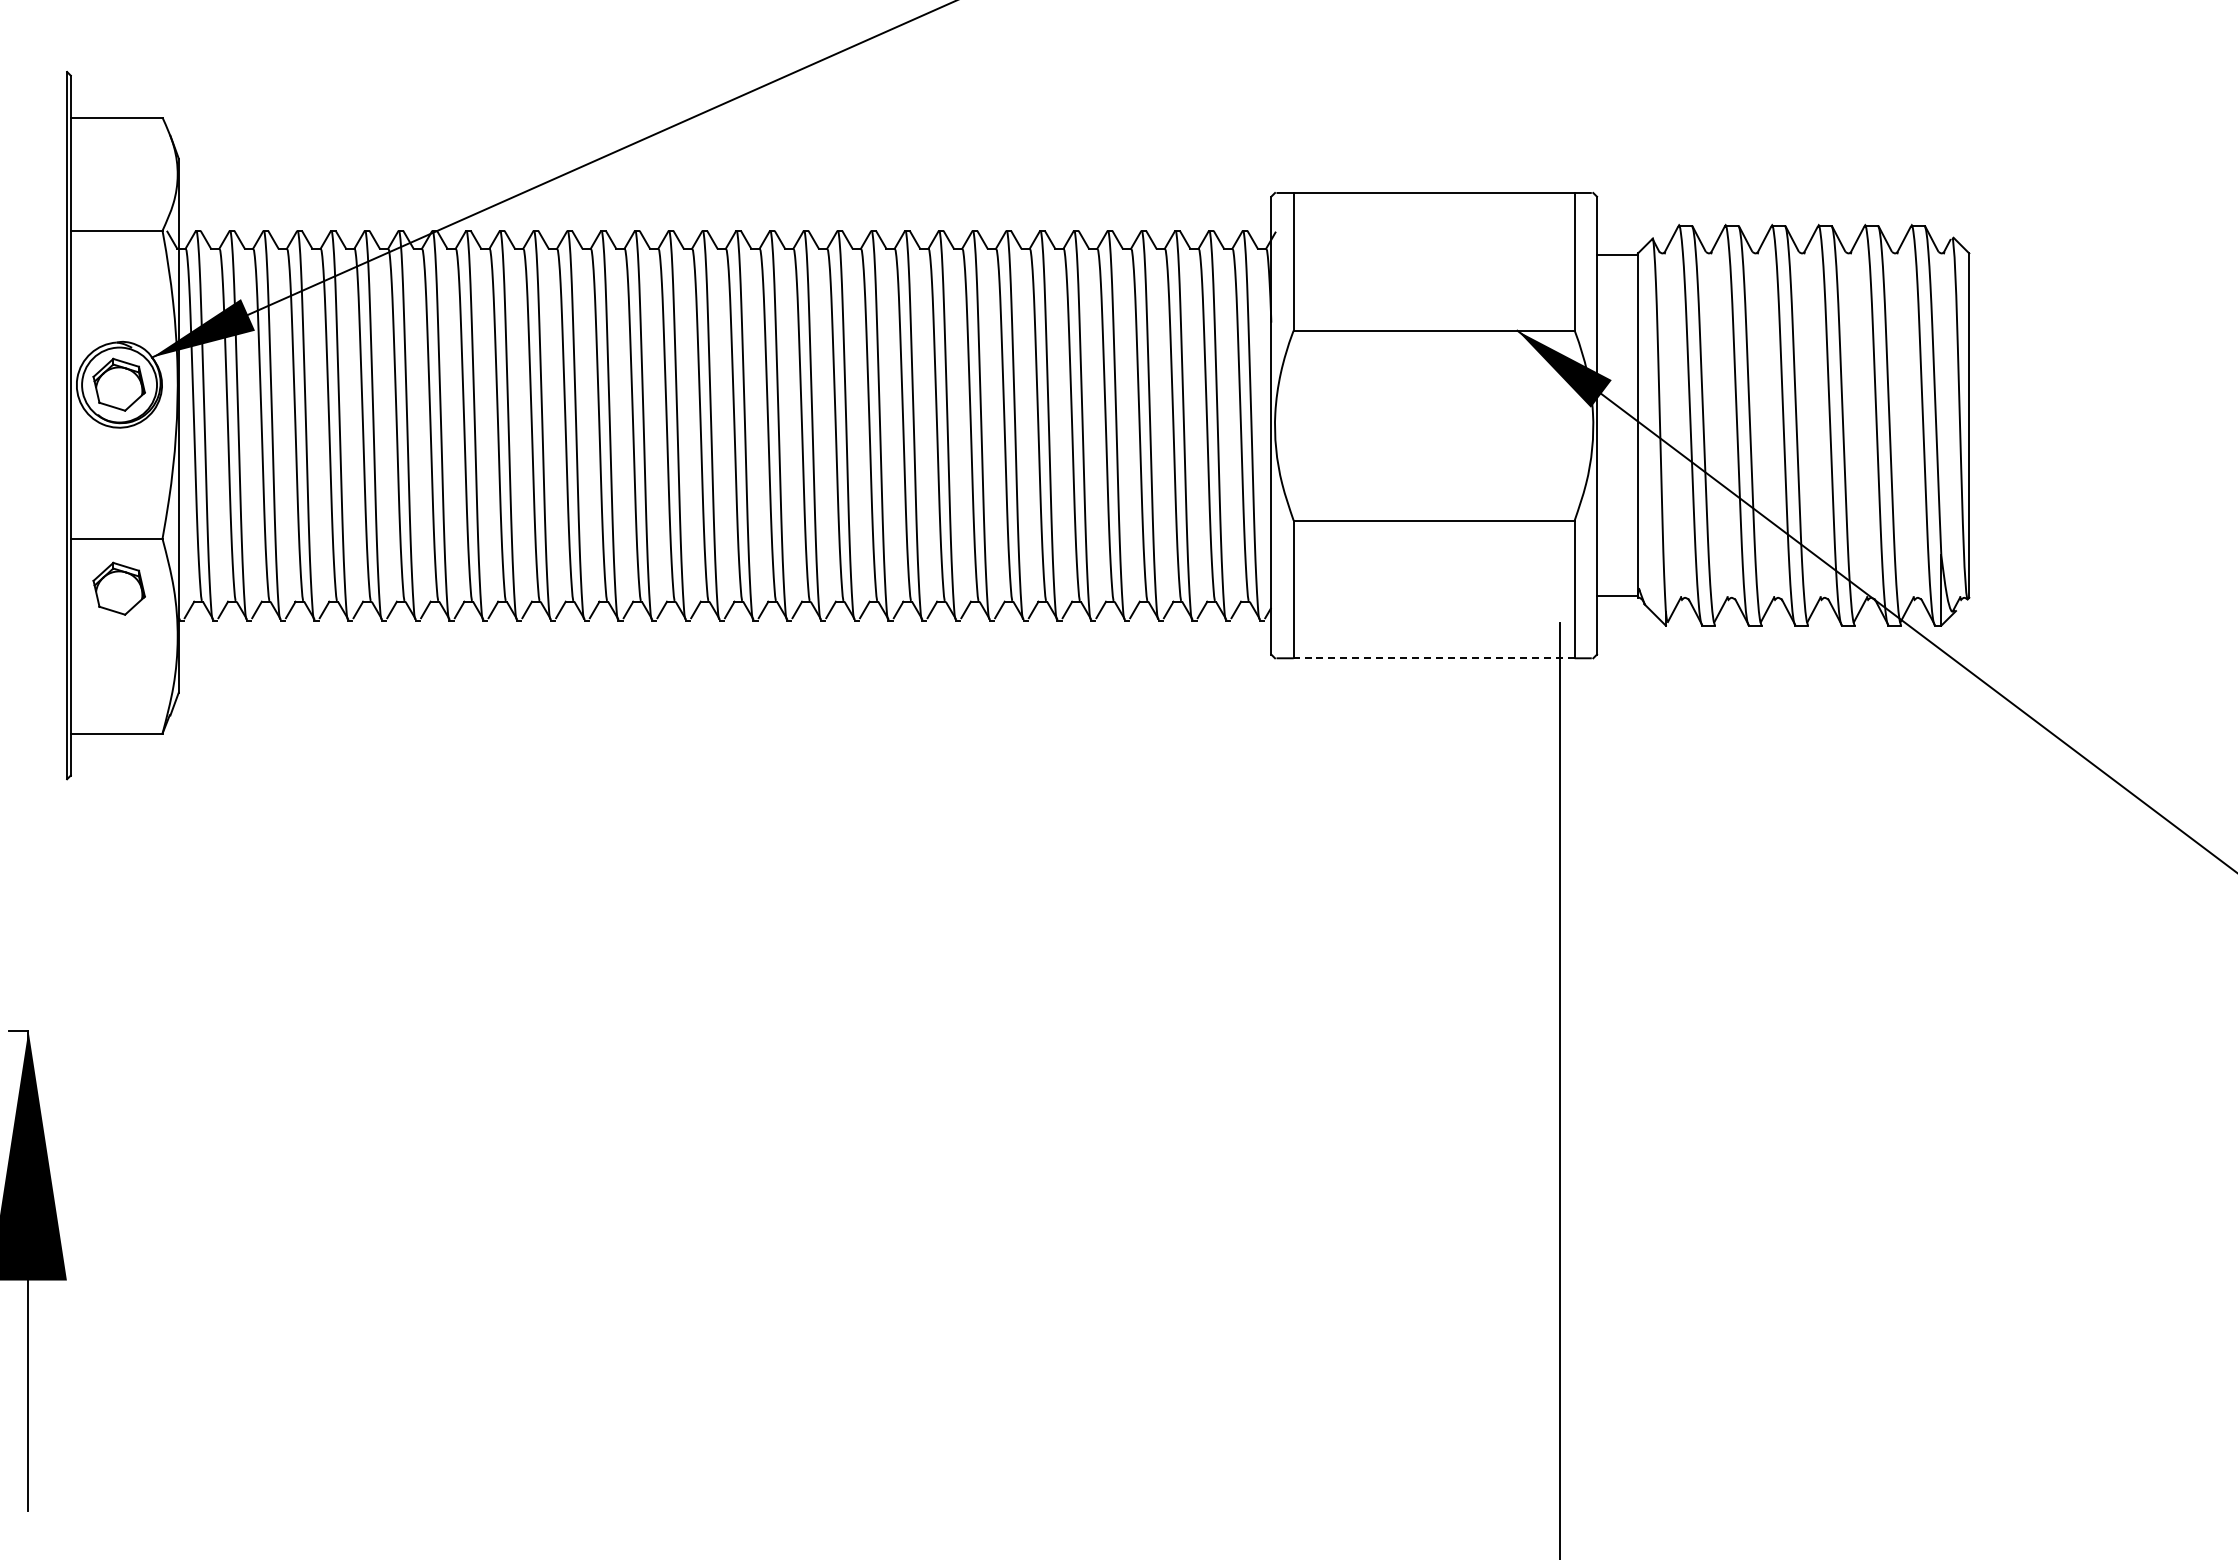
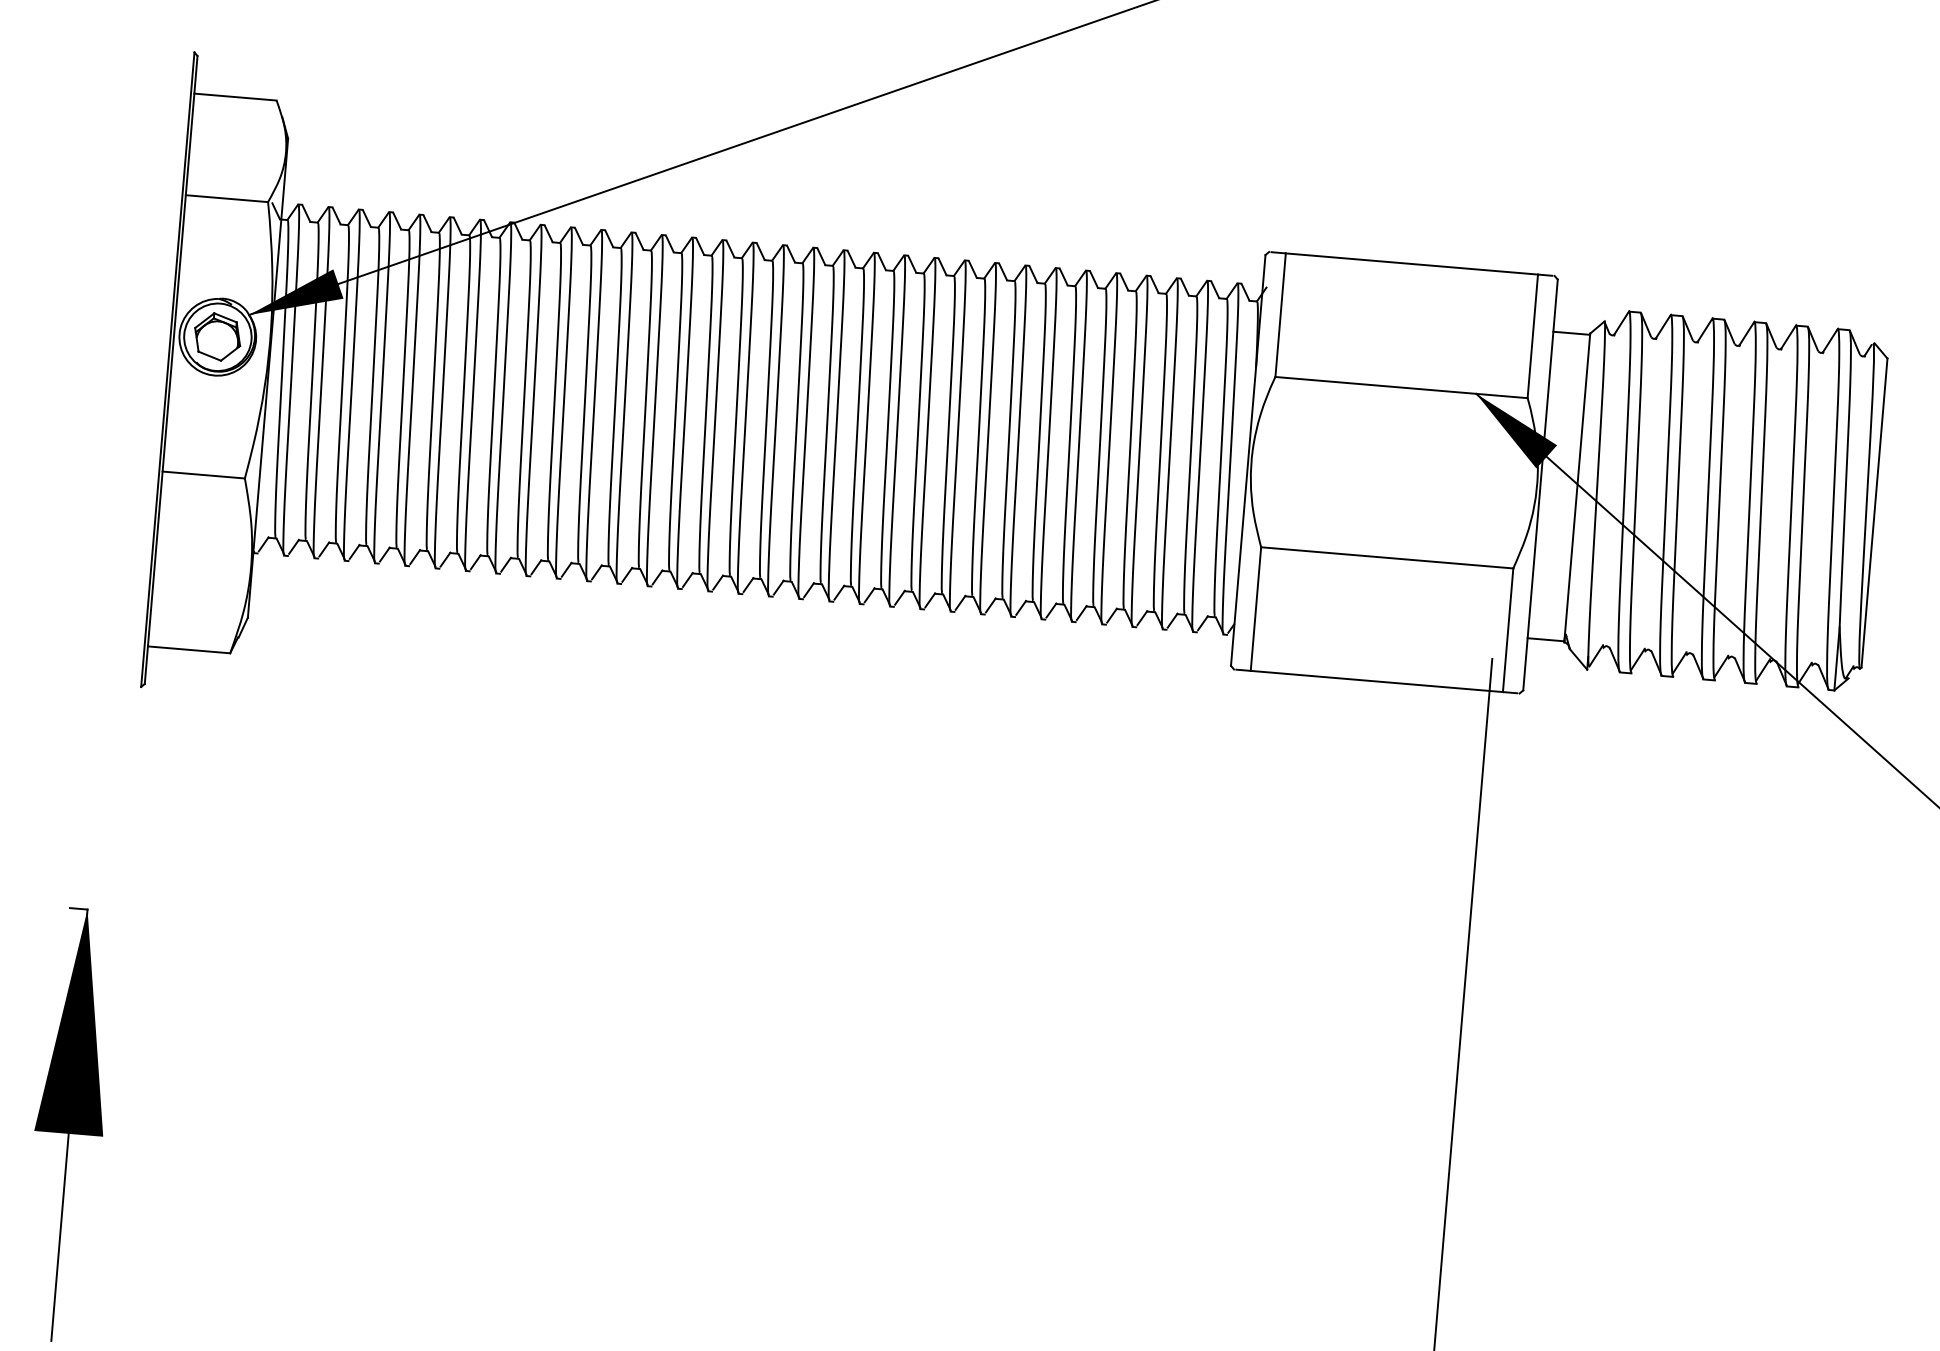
part: (118, 588) -> (201, 519), removed
line: (1434, 658) -> (1377, 681), dashed -> solid

